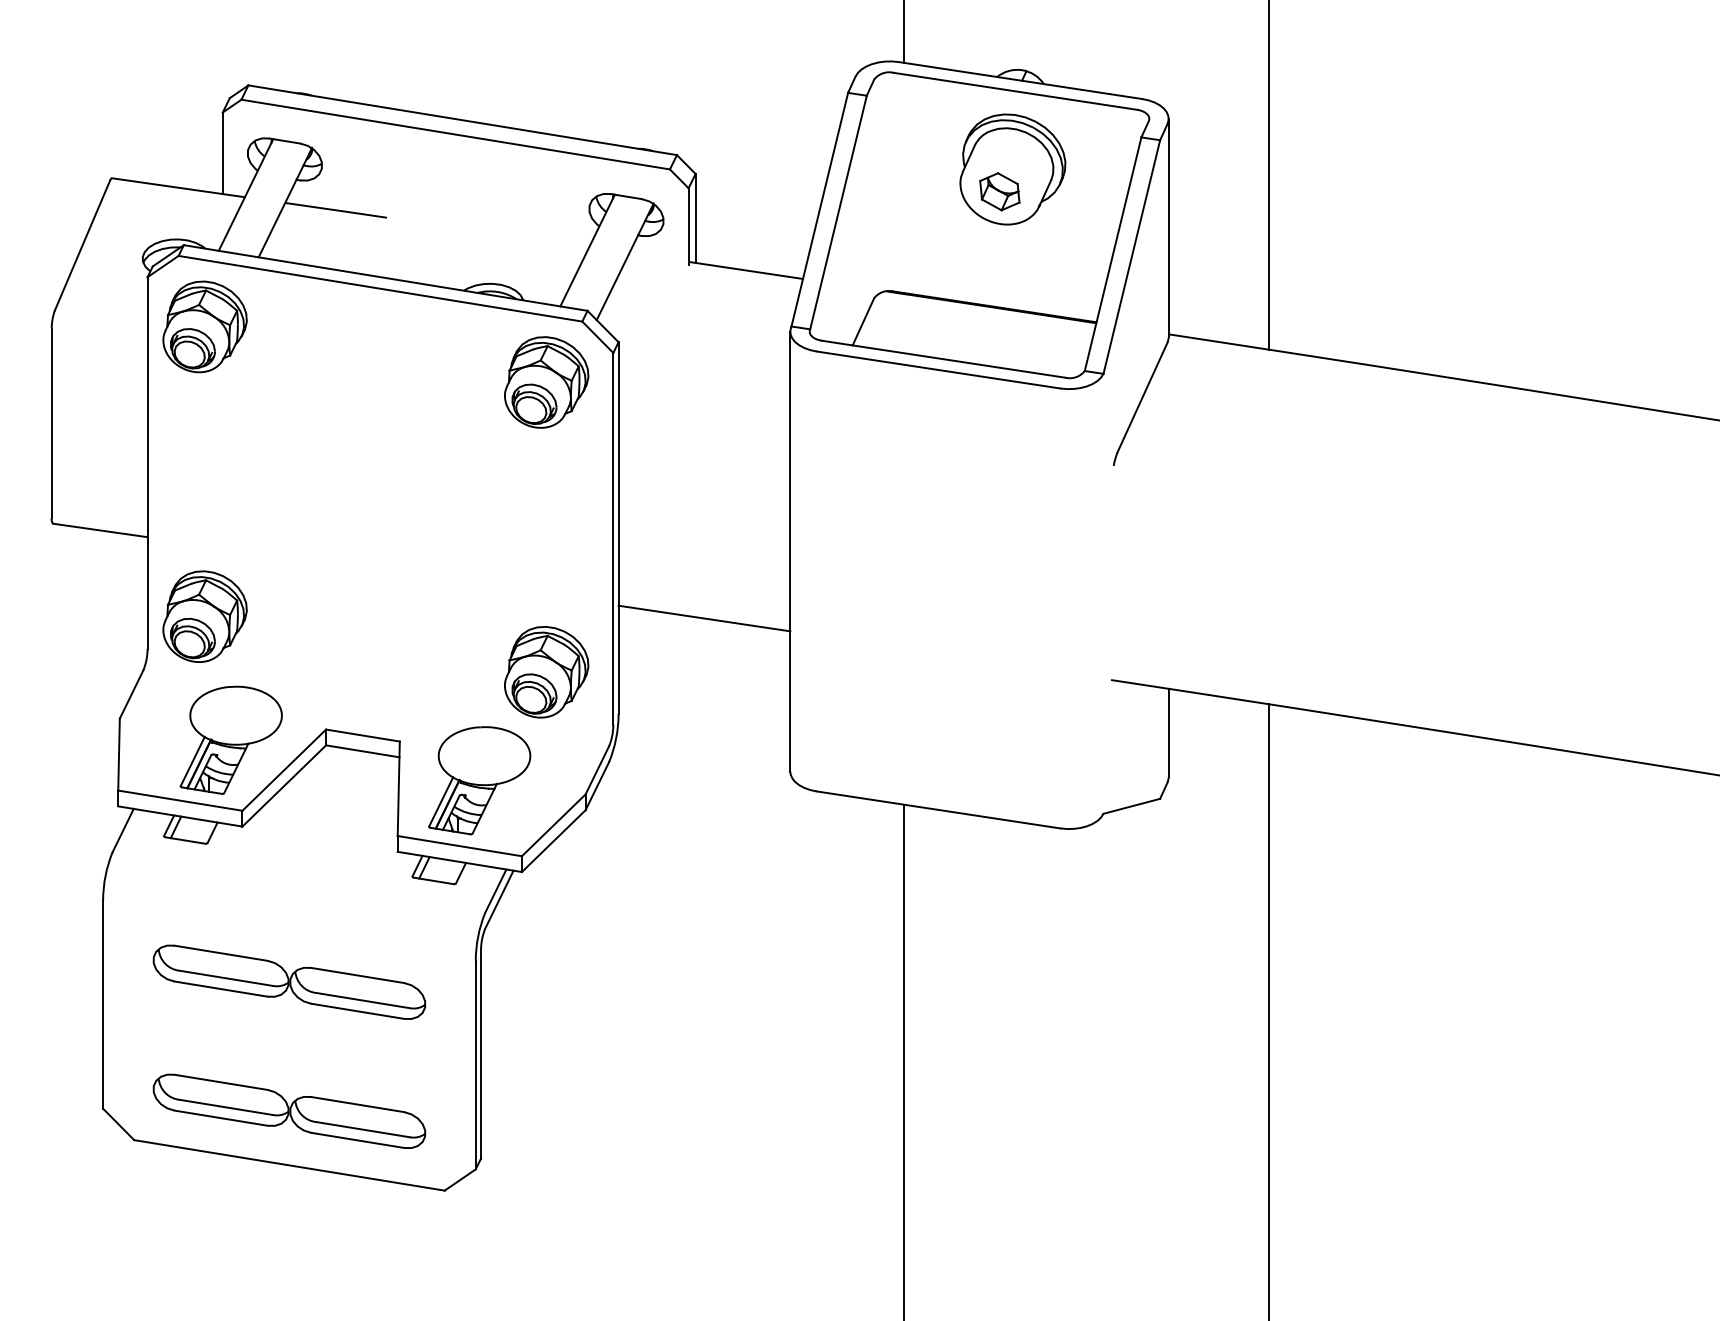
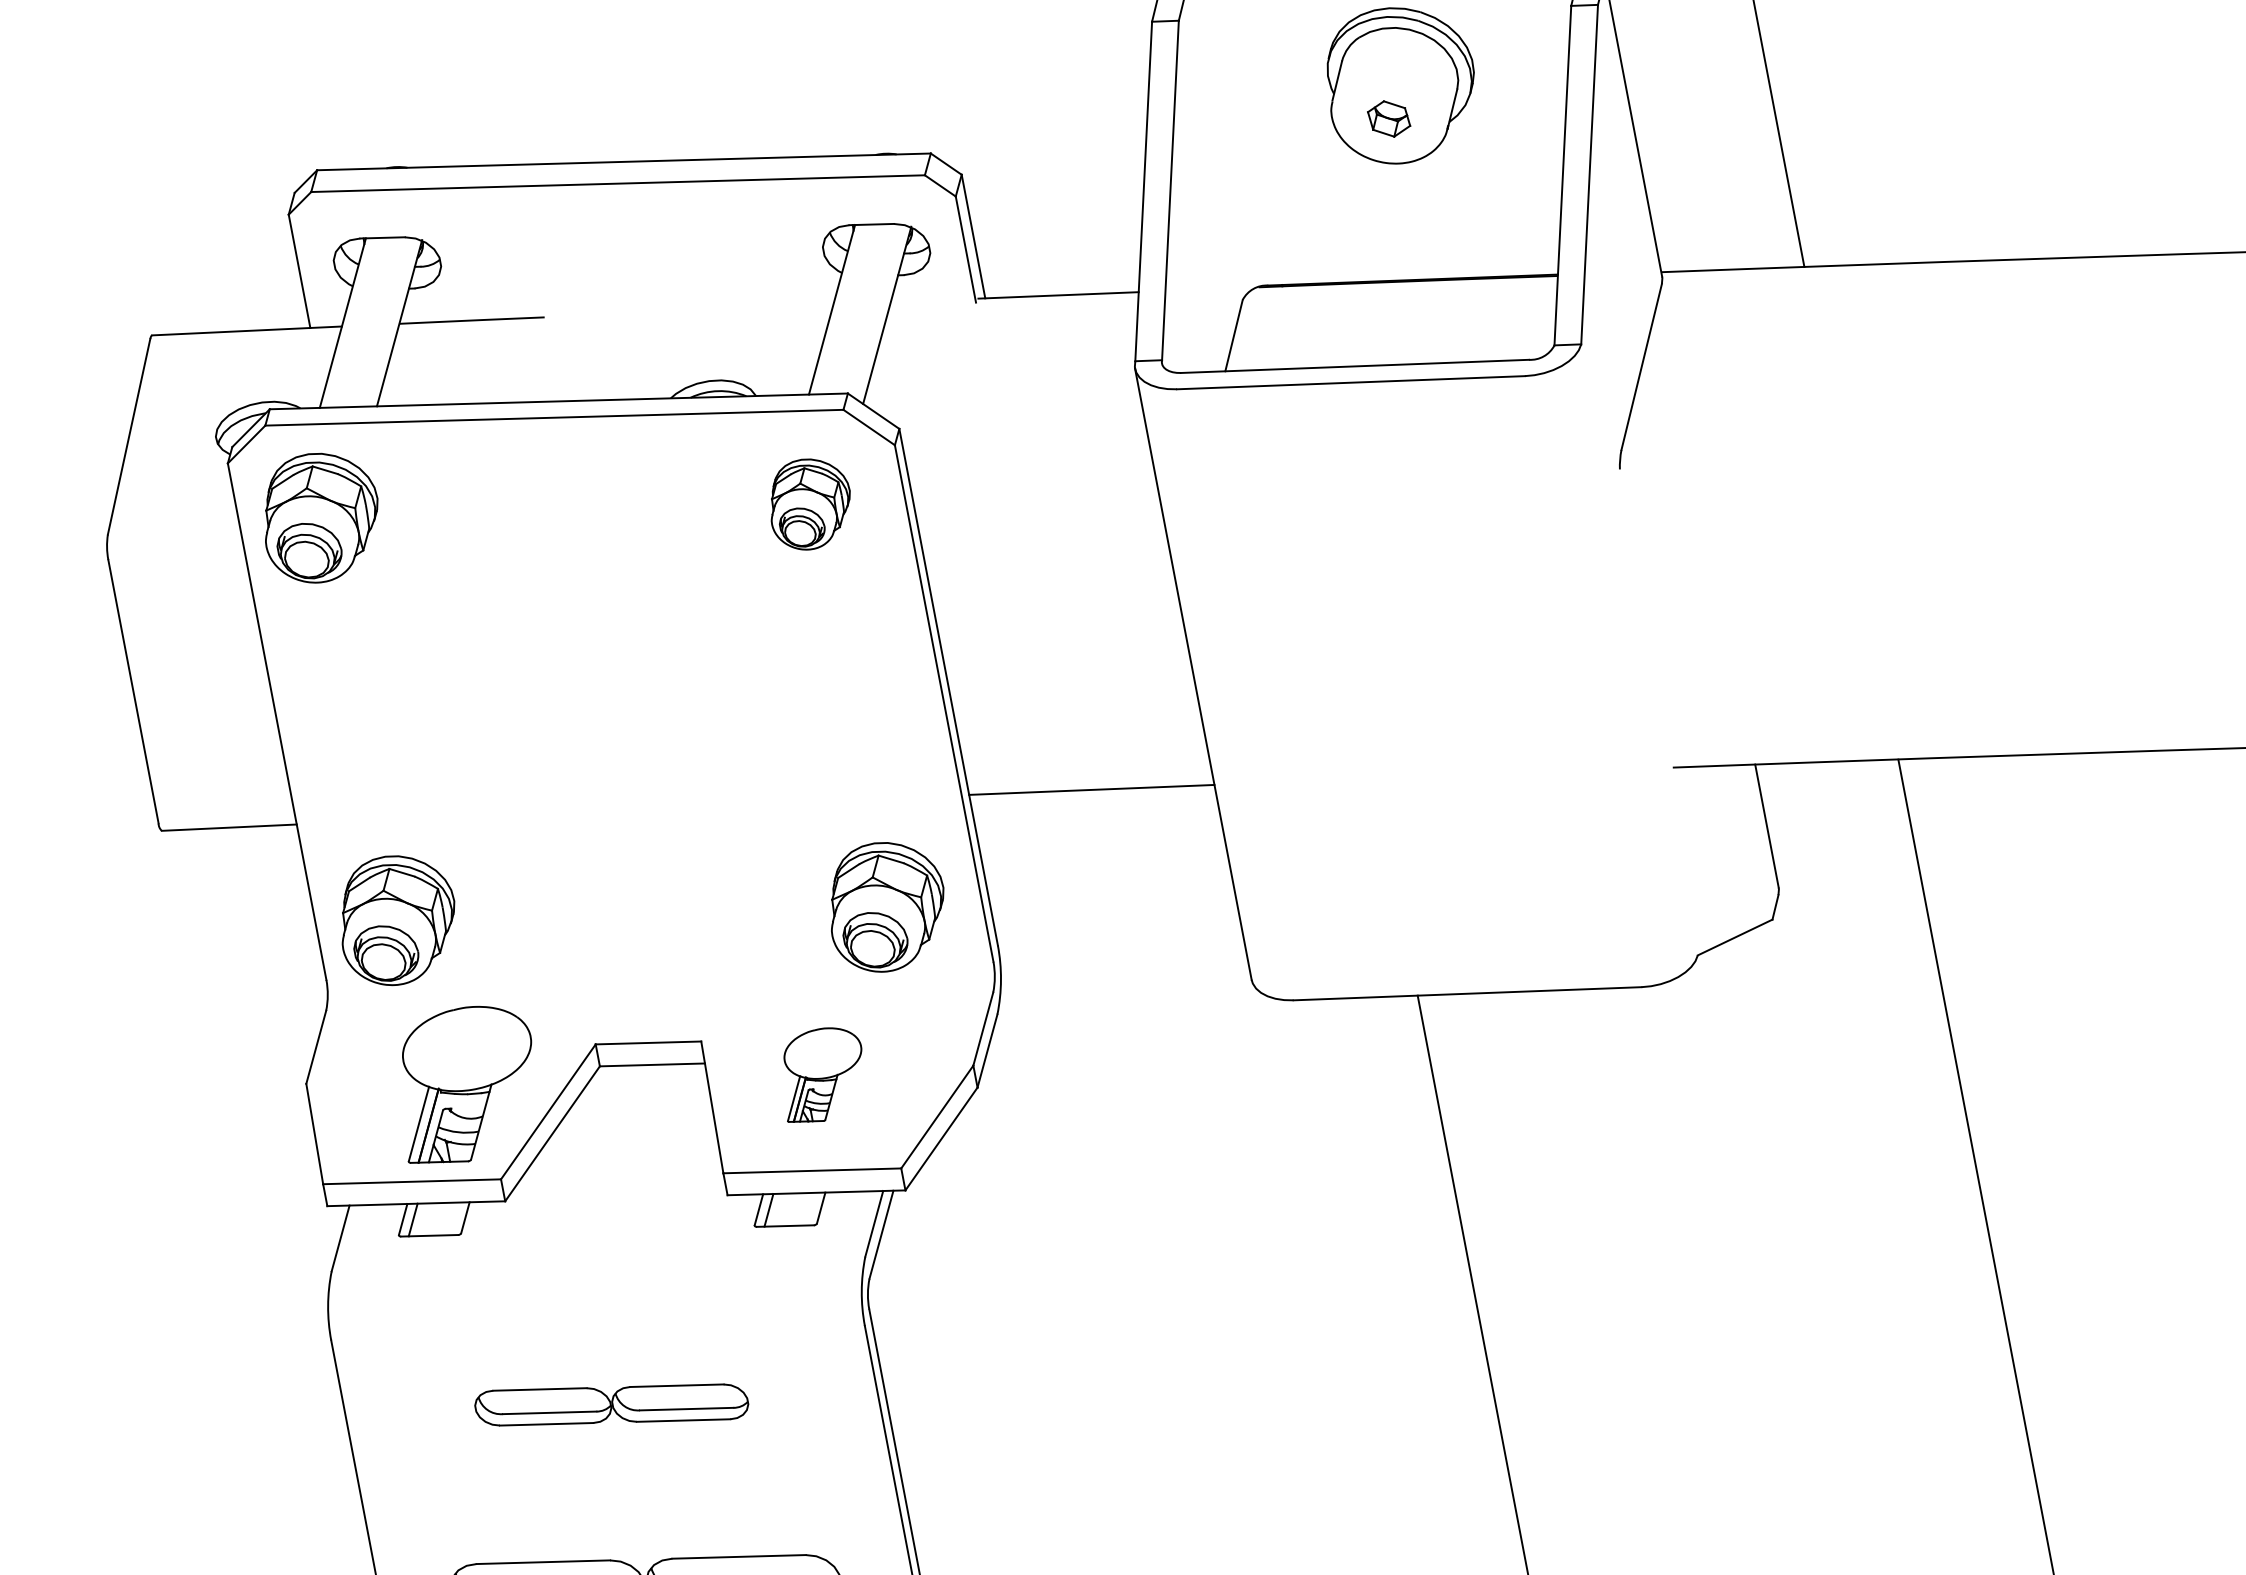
part: (999, 191) -> (1388, 118), size x0.7
part: (546, 382) -> (809, 503), size x0.7
part: (479, 780) -> (822, 1074), size x0.6
part: (289, 981) -> (611, 1404), size x0.7

